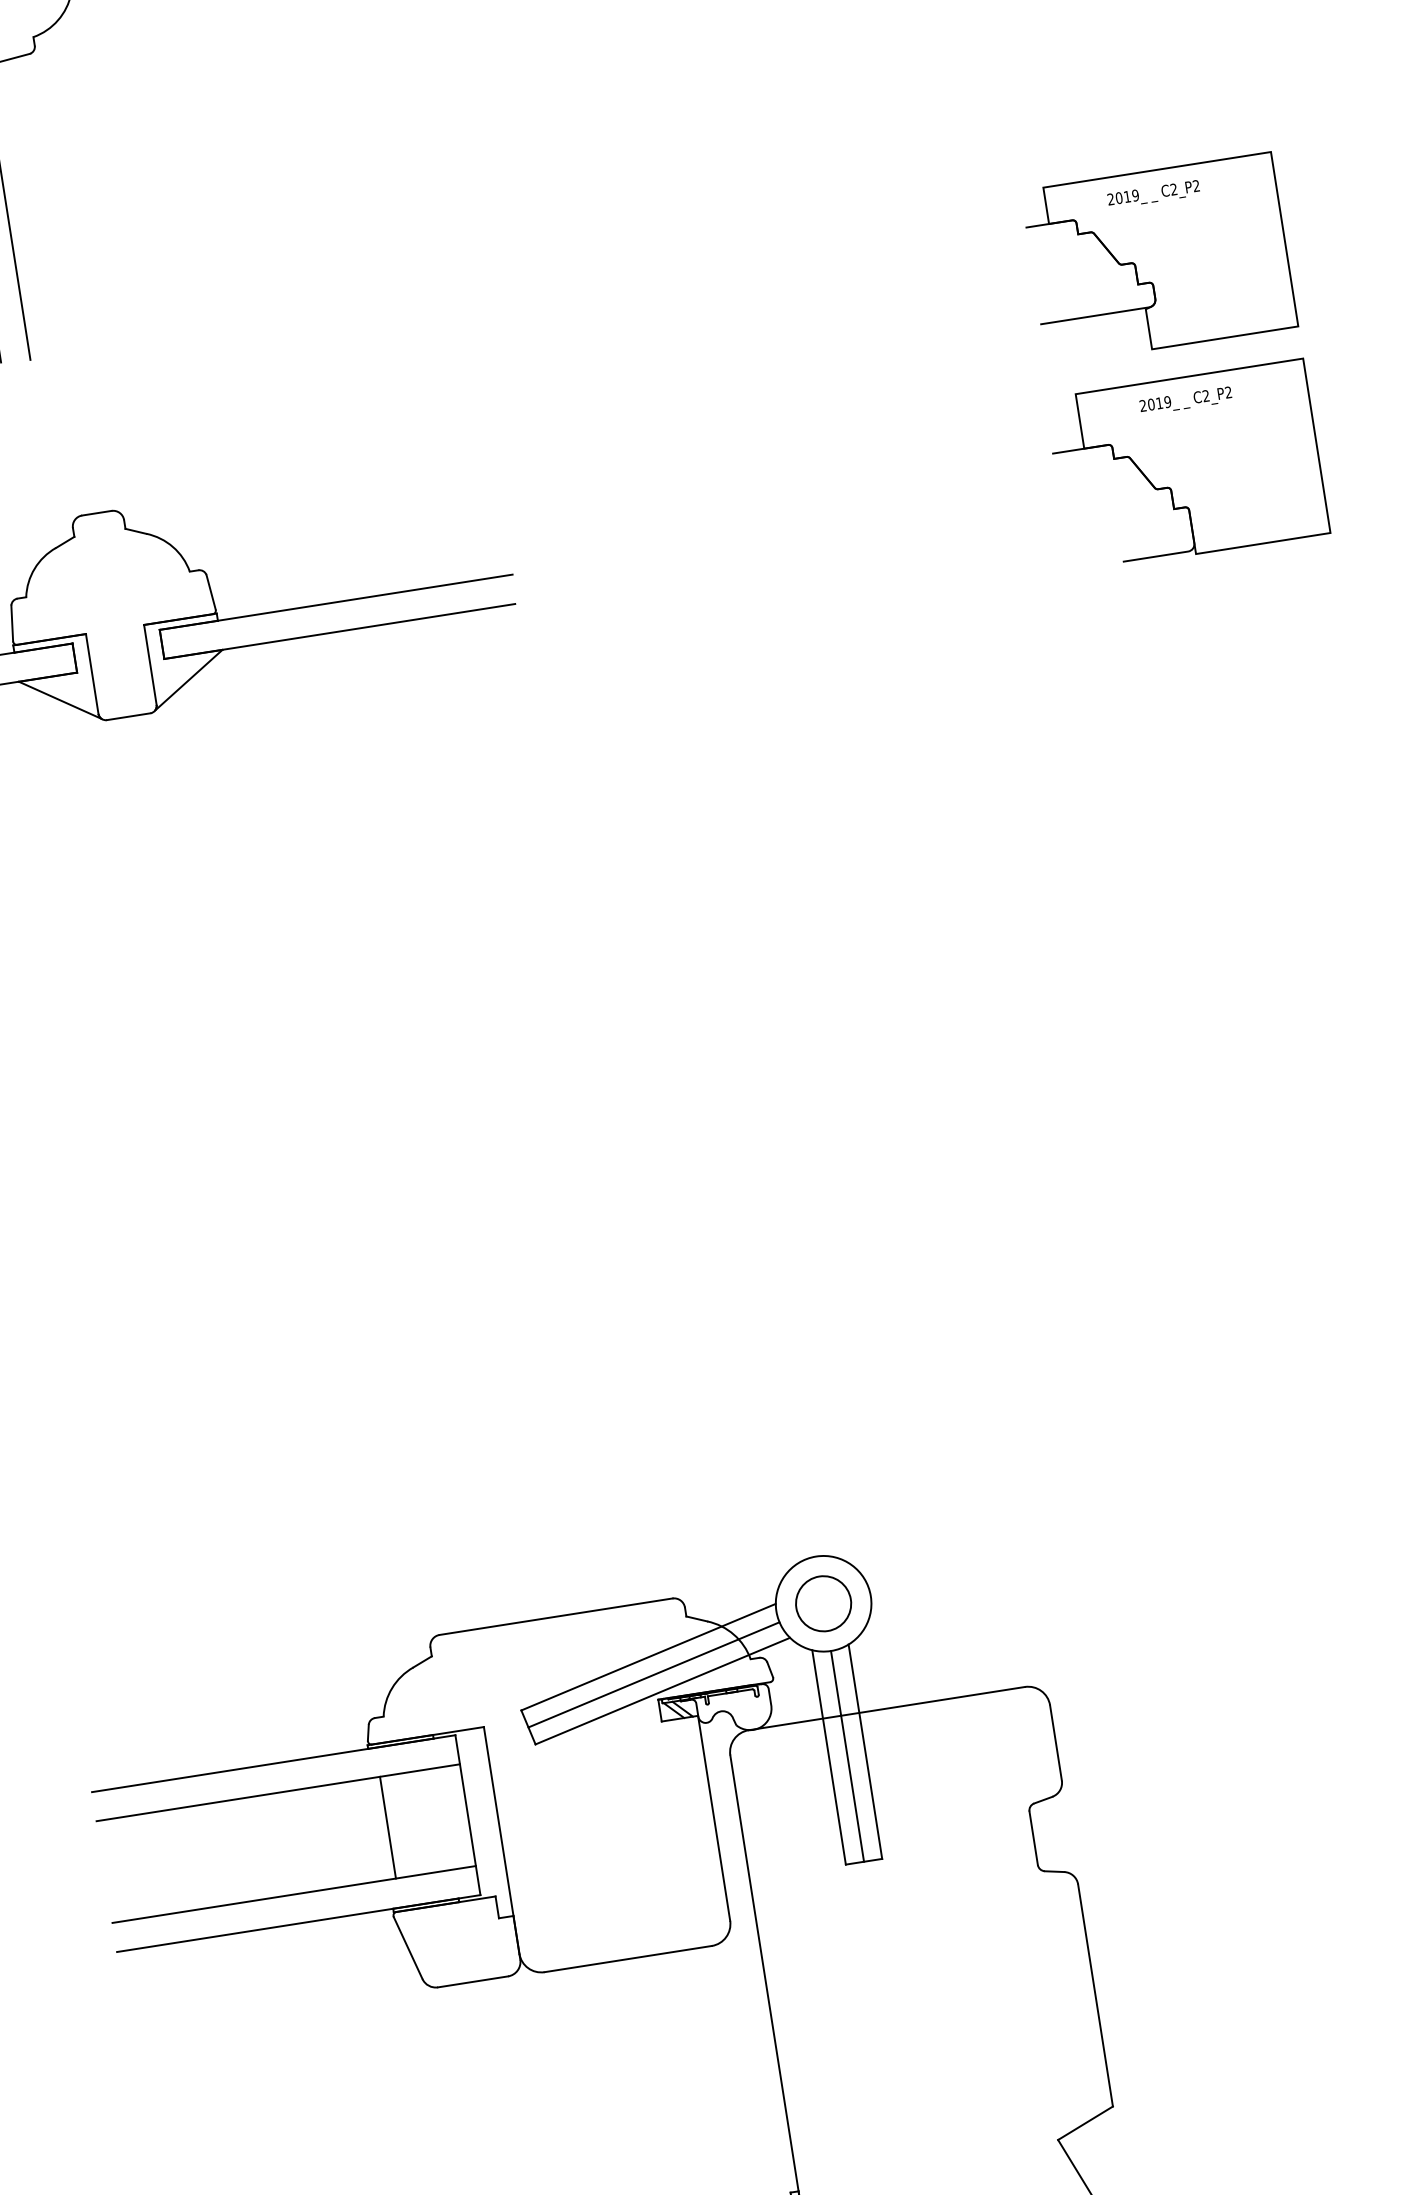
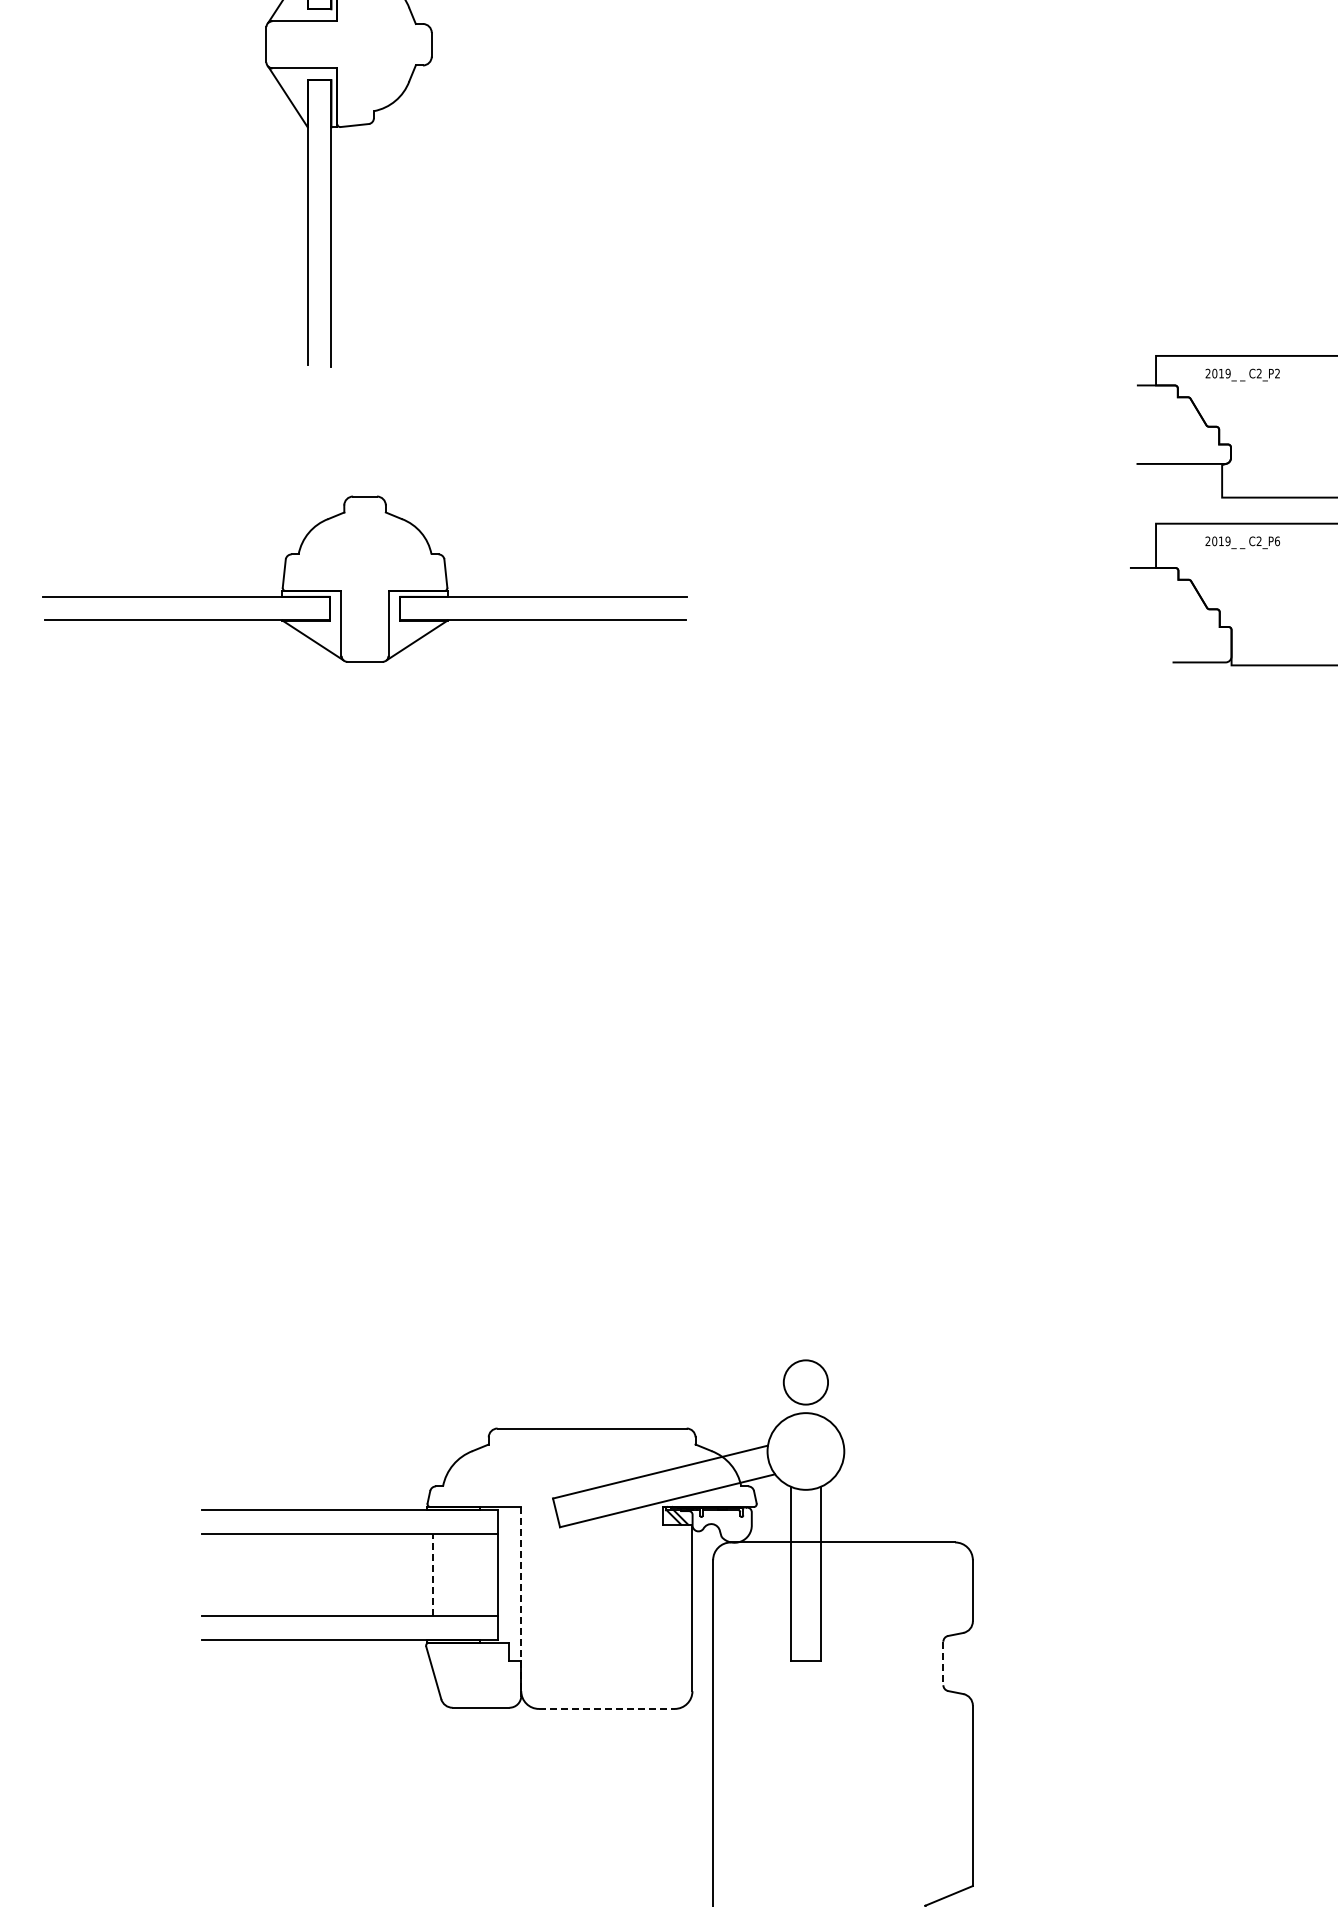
text: (1228, 392) -> (1277, 541), C2_P2 -> C2_P6
circle: (823, 1603) -> (805, 1382), moved
line: (653, 1674) -> (662, 1486), removed
line: (846, 1756) -> (805, 1575), removed
line: (387, 1827) -> (432, 1574), solid -> dashed
line: (1033, 1838) -> (943, 1663), solid -> dashed
line: (502, 1840) -> (521, 1599), solid -> dashed
line: (627, 1958) -> (606, 1708), solid -> dashed

